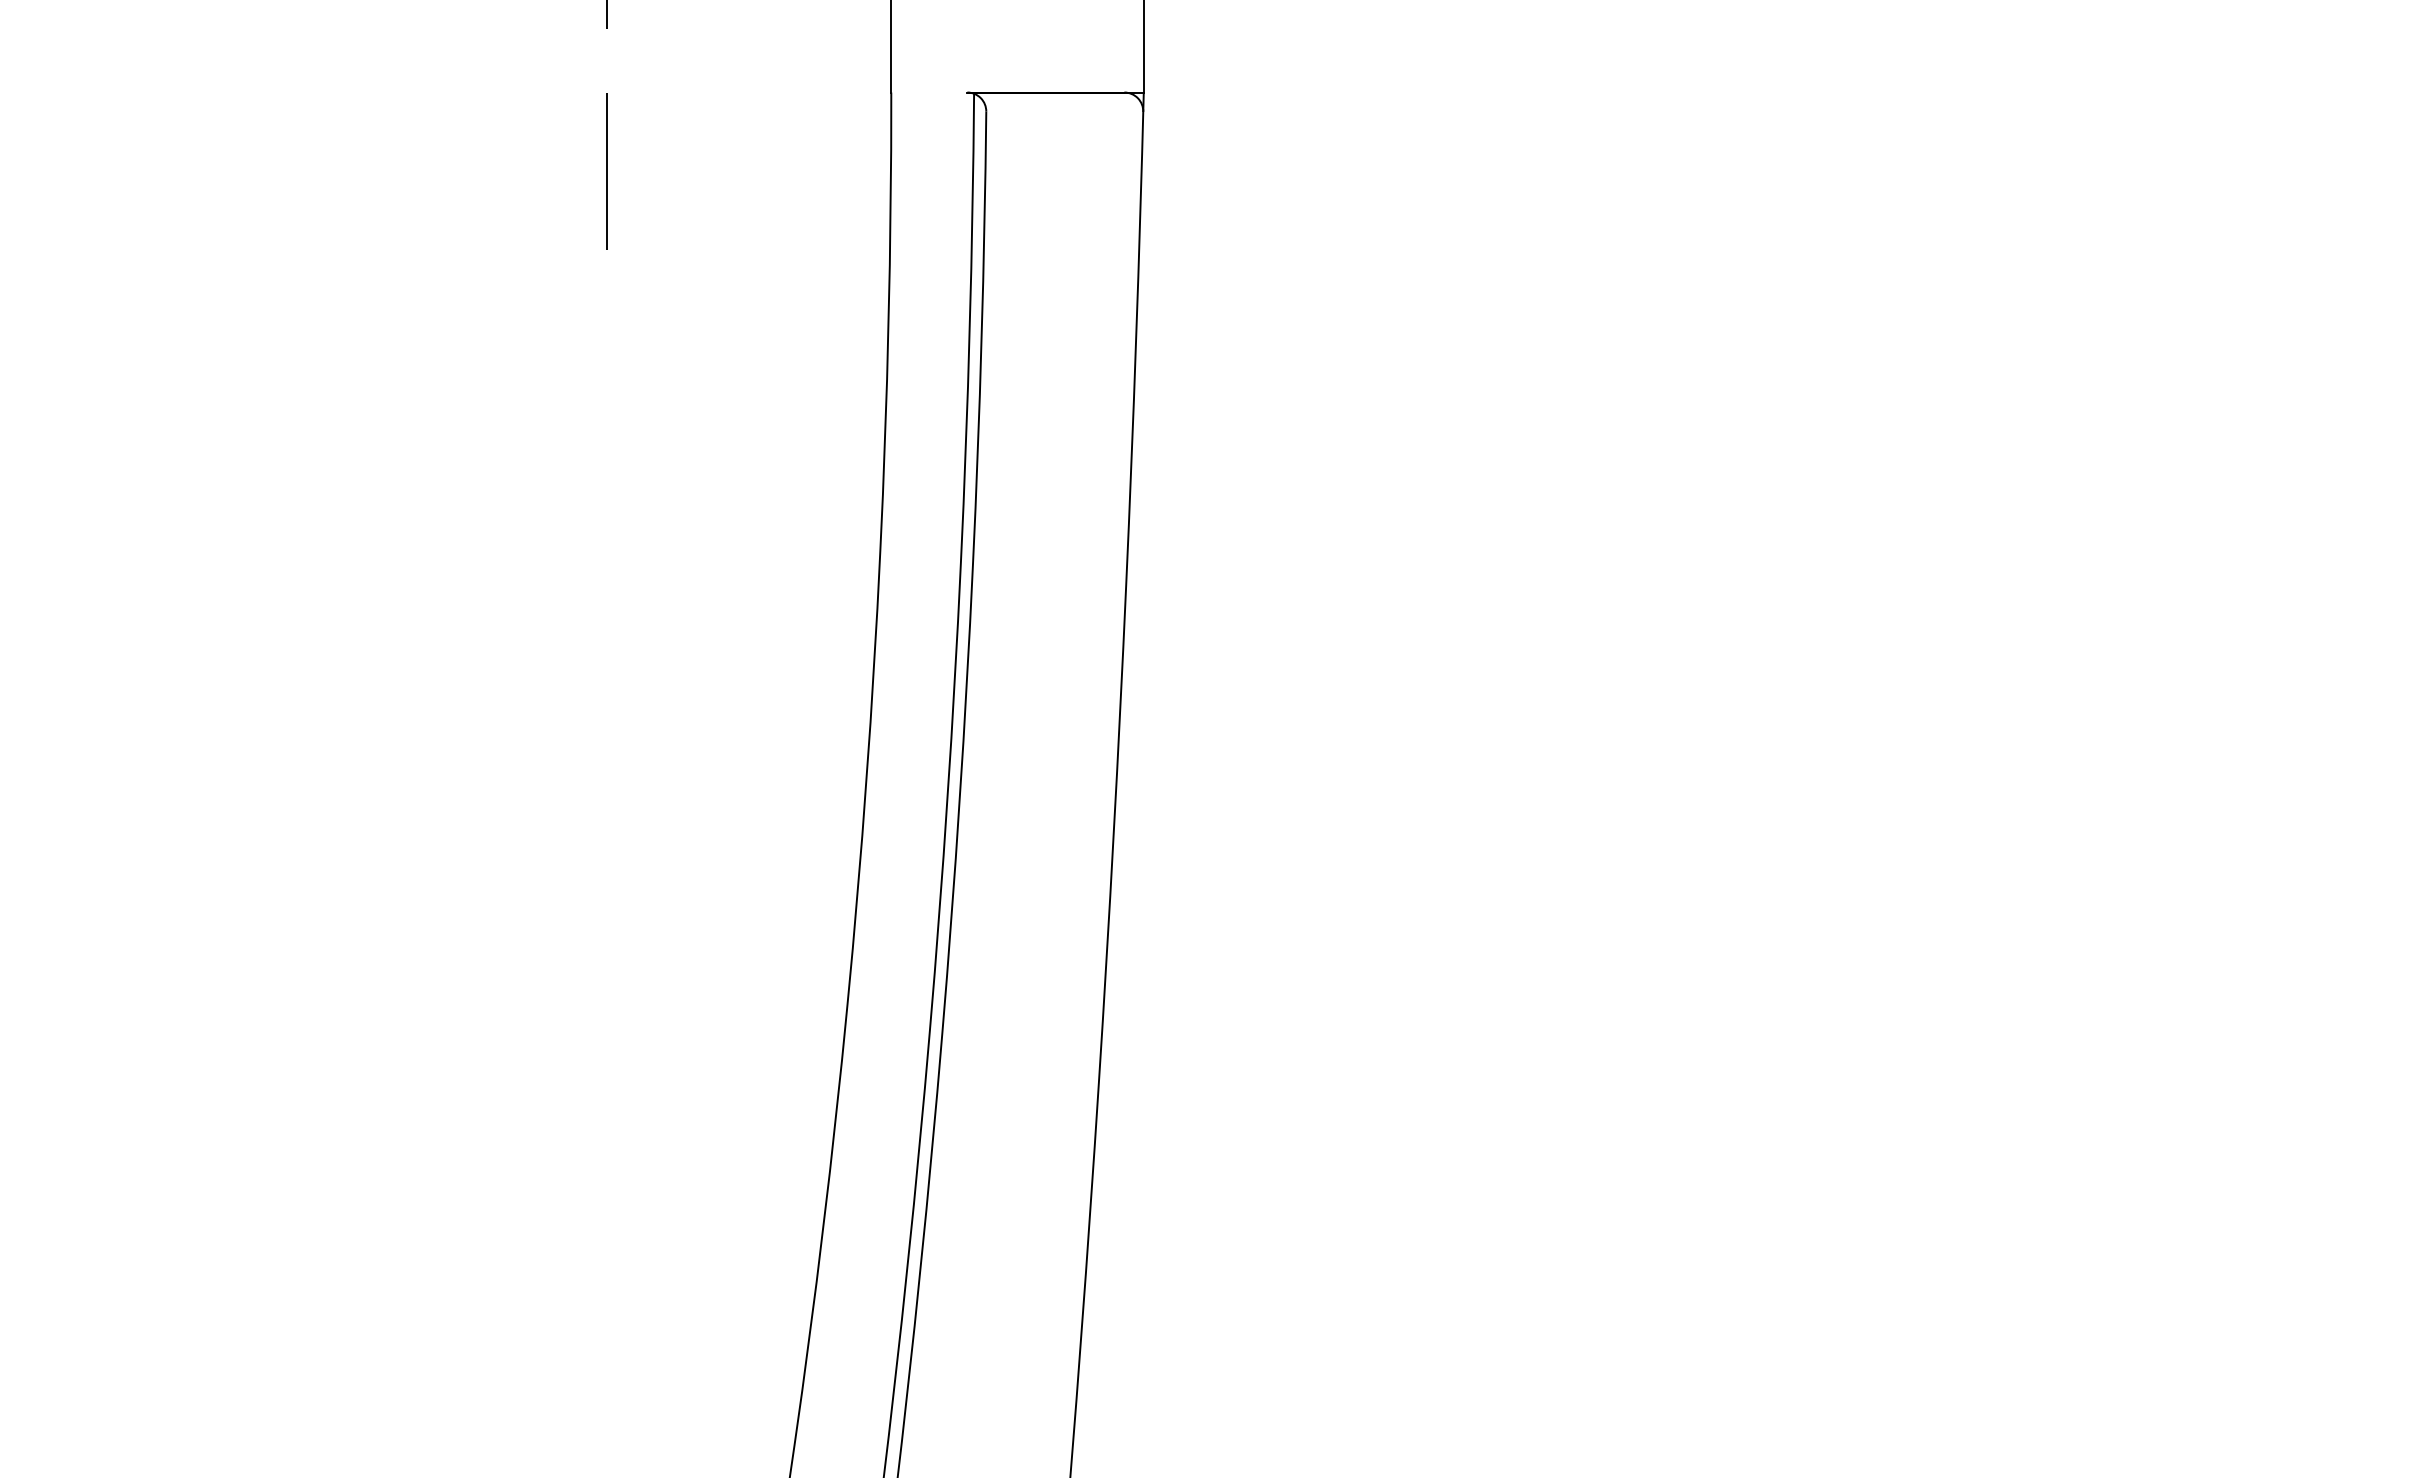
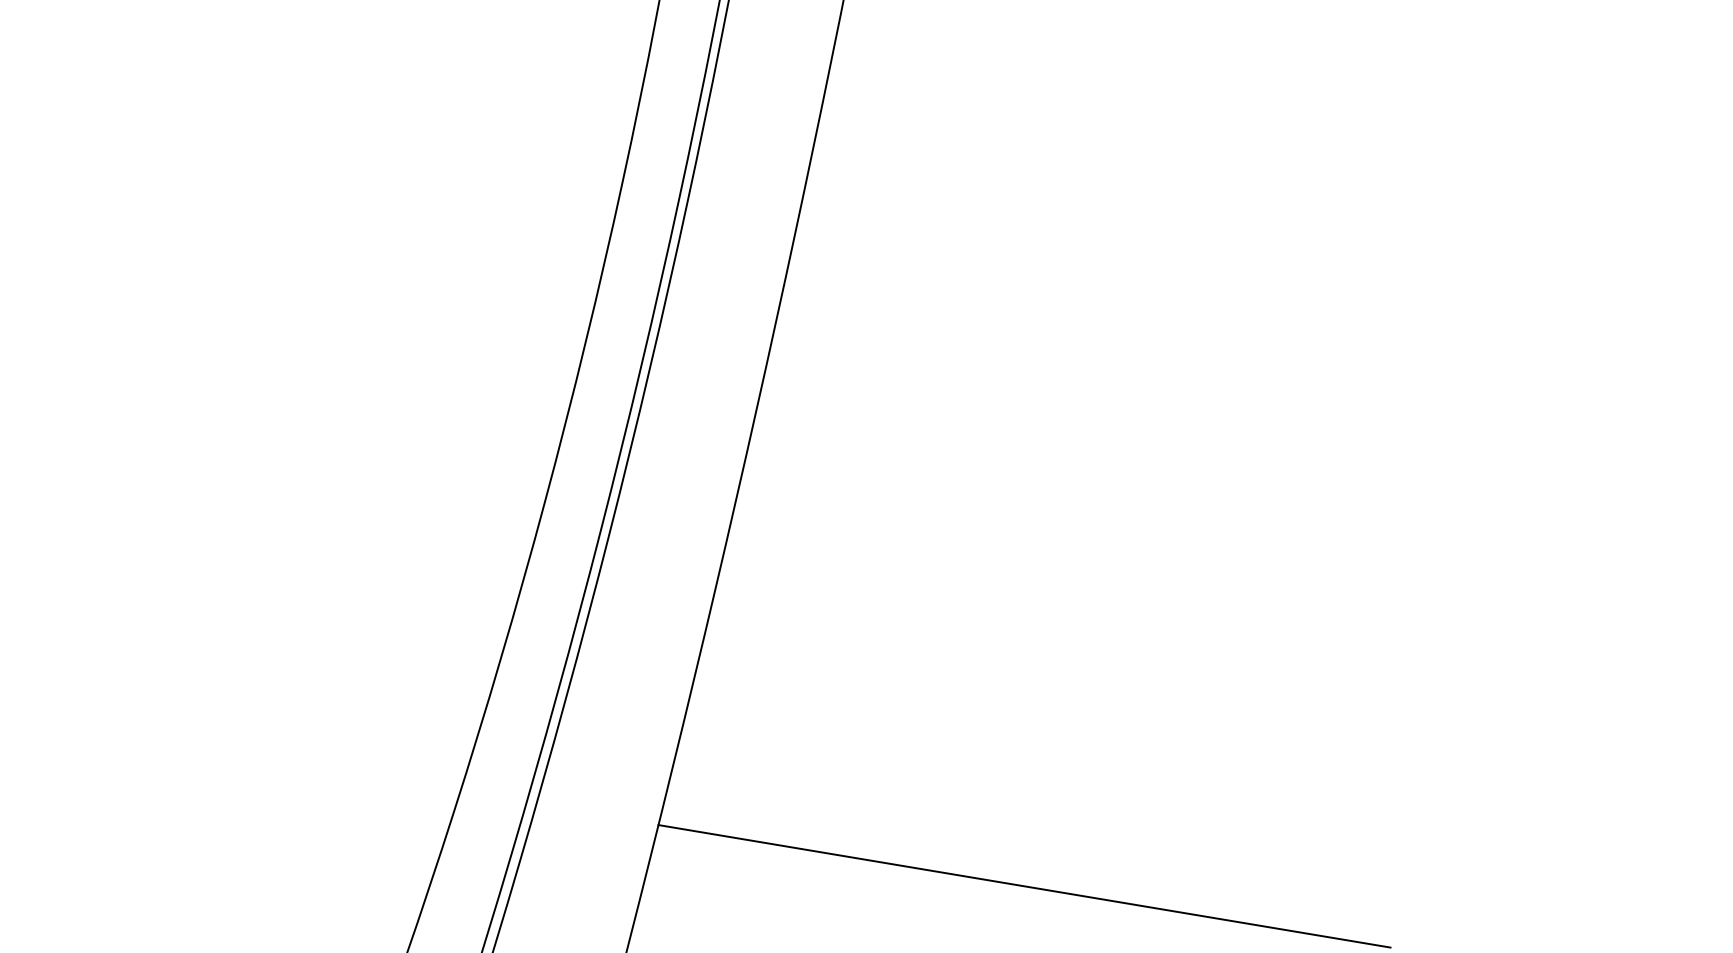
line: (1585, 1418) -> (1024, 886), added

